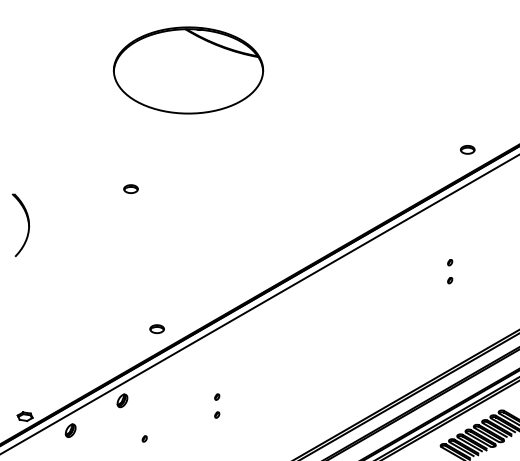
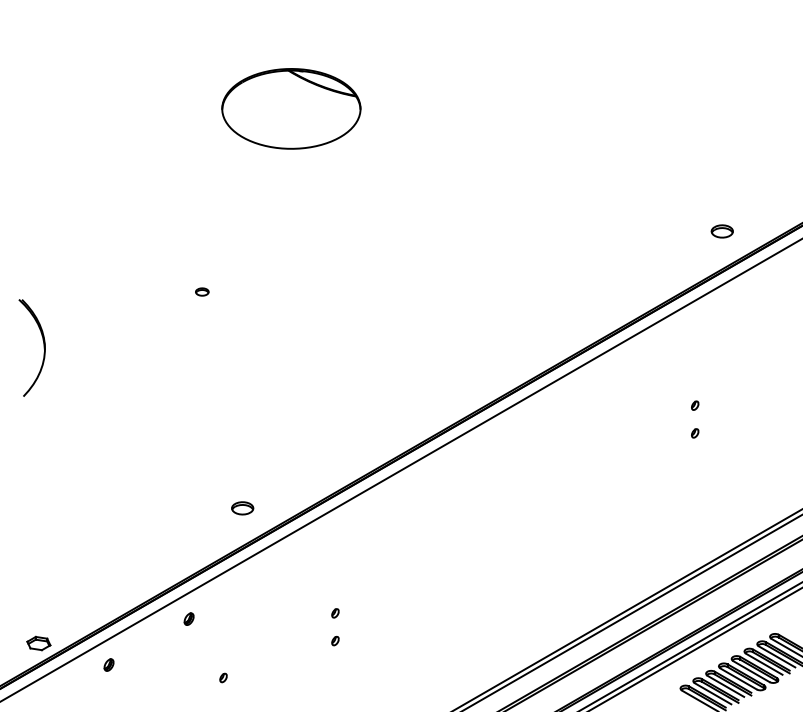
part: (188, 70) -> (291, 108), size x0.6
part: (130, 188) -> (201, 291), size x0.6
part: (122, 400) -> (189, 618), size x0.6
part: (70, 430) -> (108, 664), size x0.6

